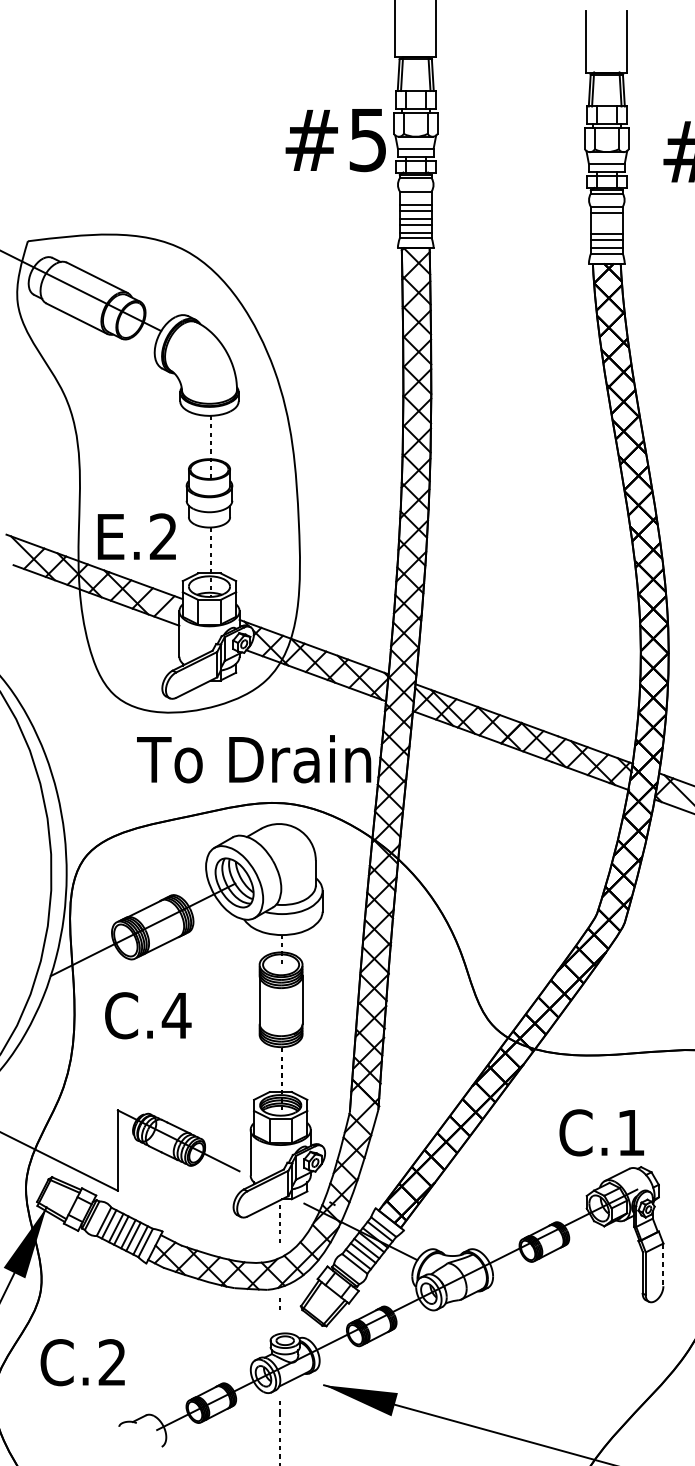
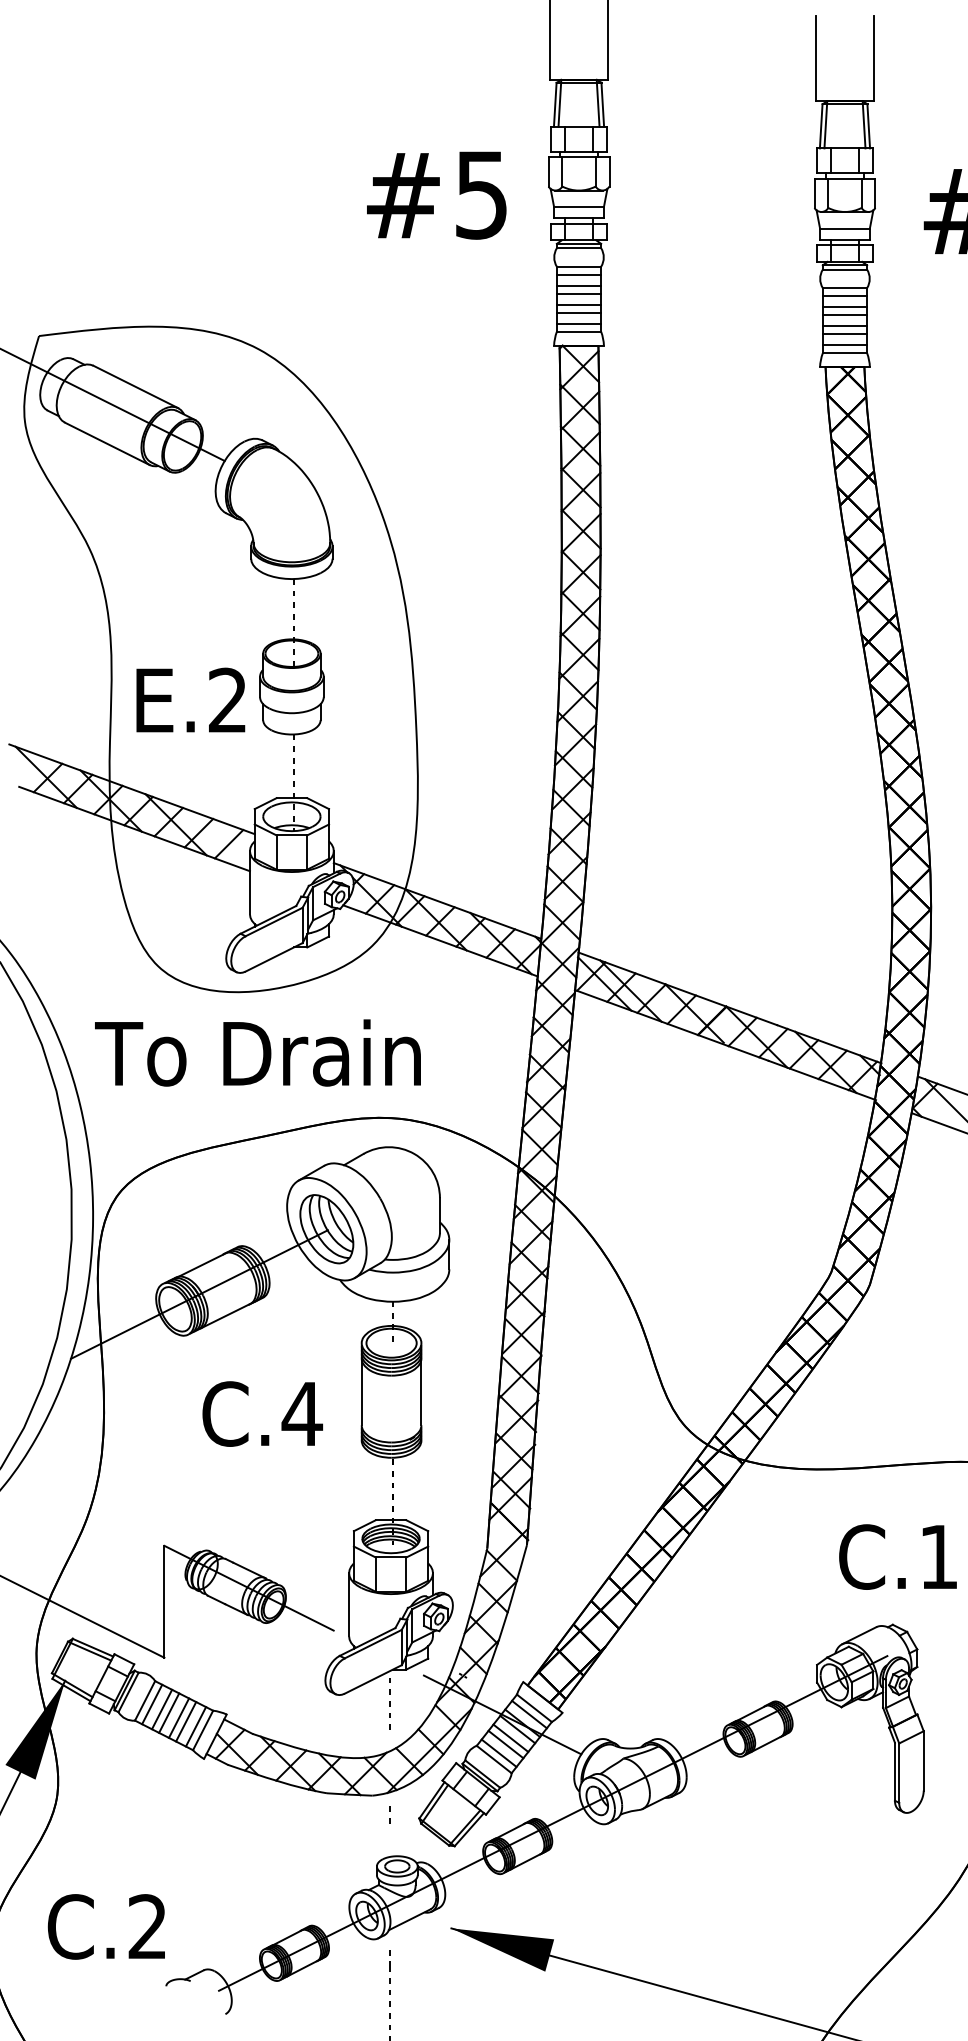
text: (335, 140) -> (436, 195), moved
line: (415, 197) -> (578, 274), added
line: (606, 220) -> (844, 307), added
line: (606, 226) -> (844, 315), added
text: (136, 536) -> (190, 699), moved
text: (253, 758) -> (257, 1052), moved
text: (148, 1015) -> (262, 1413), moved
text: (601, 1132) -> (897, 1556), moved
line: (663, 1264) -> (923, 1760), dashed -> solid
text: (82, 1362) -> (105, 1926), moved

